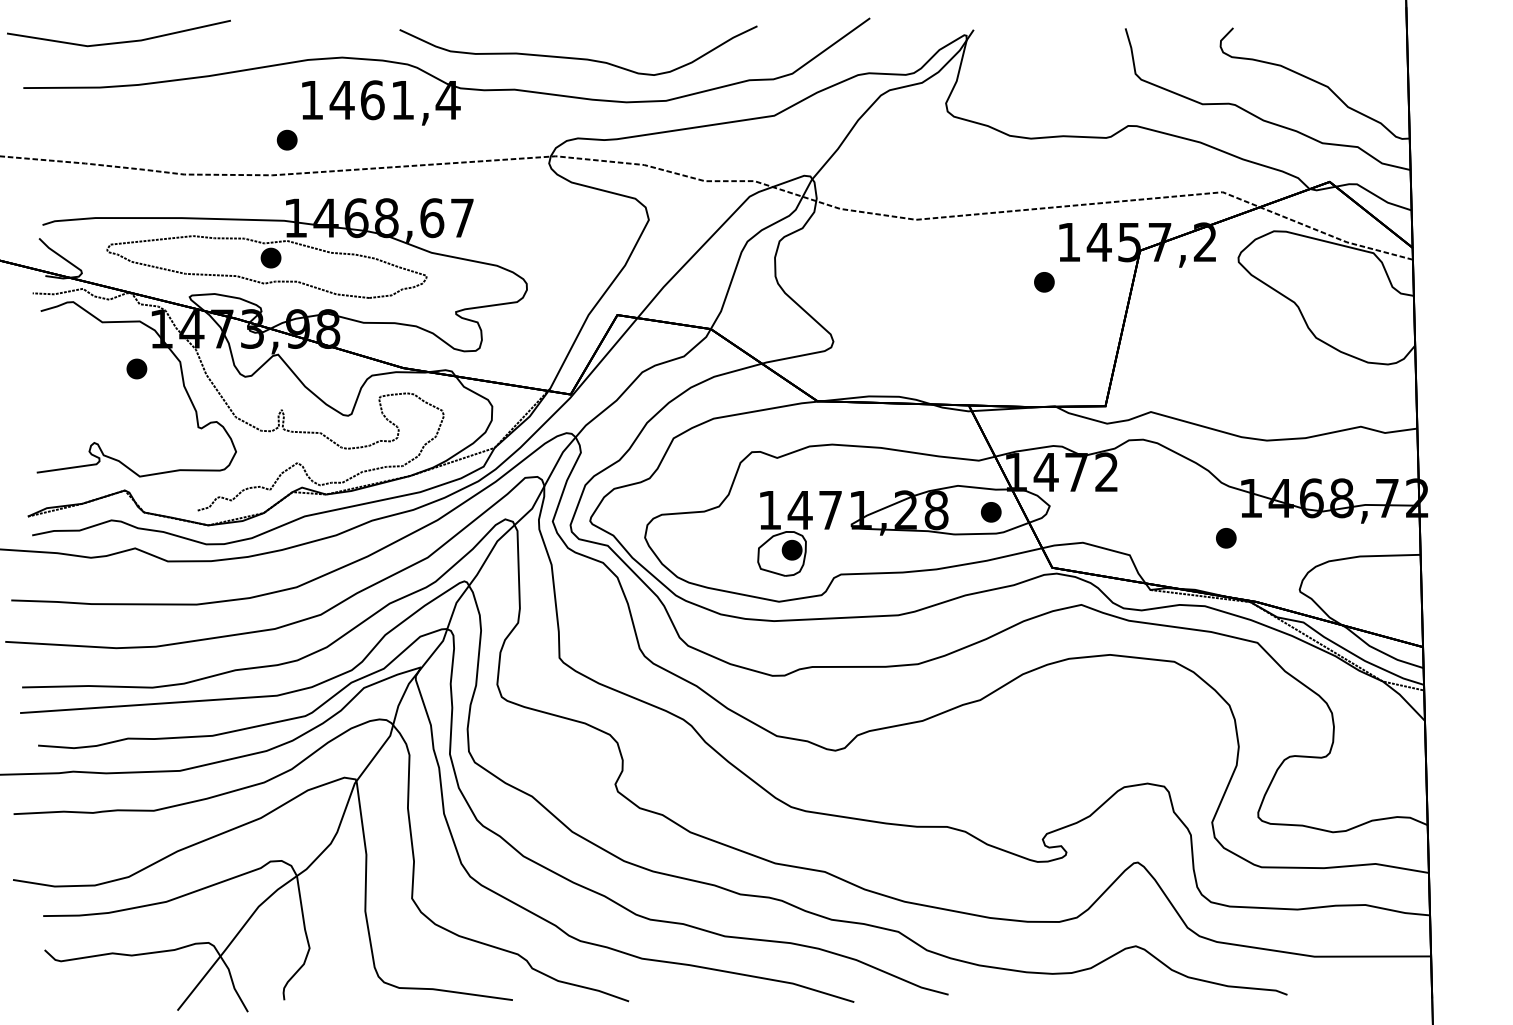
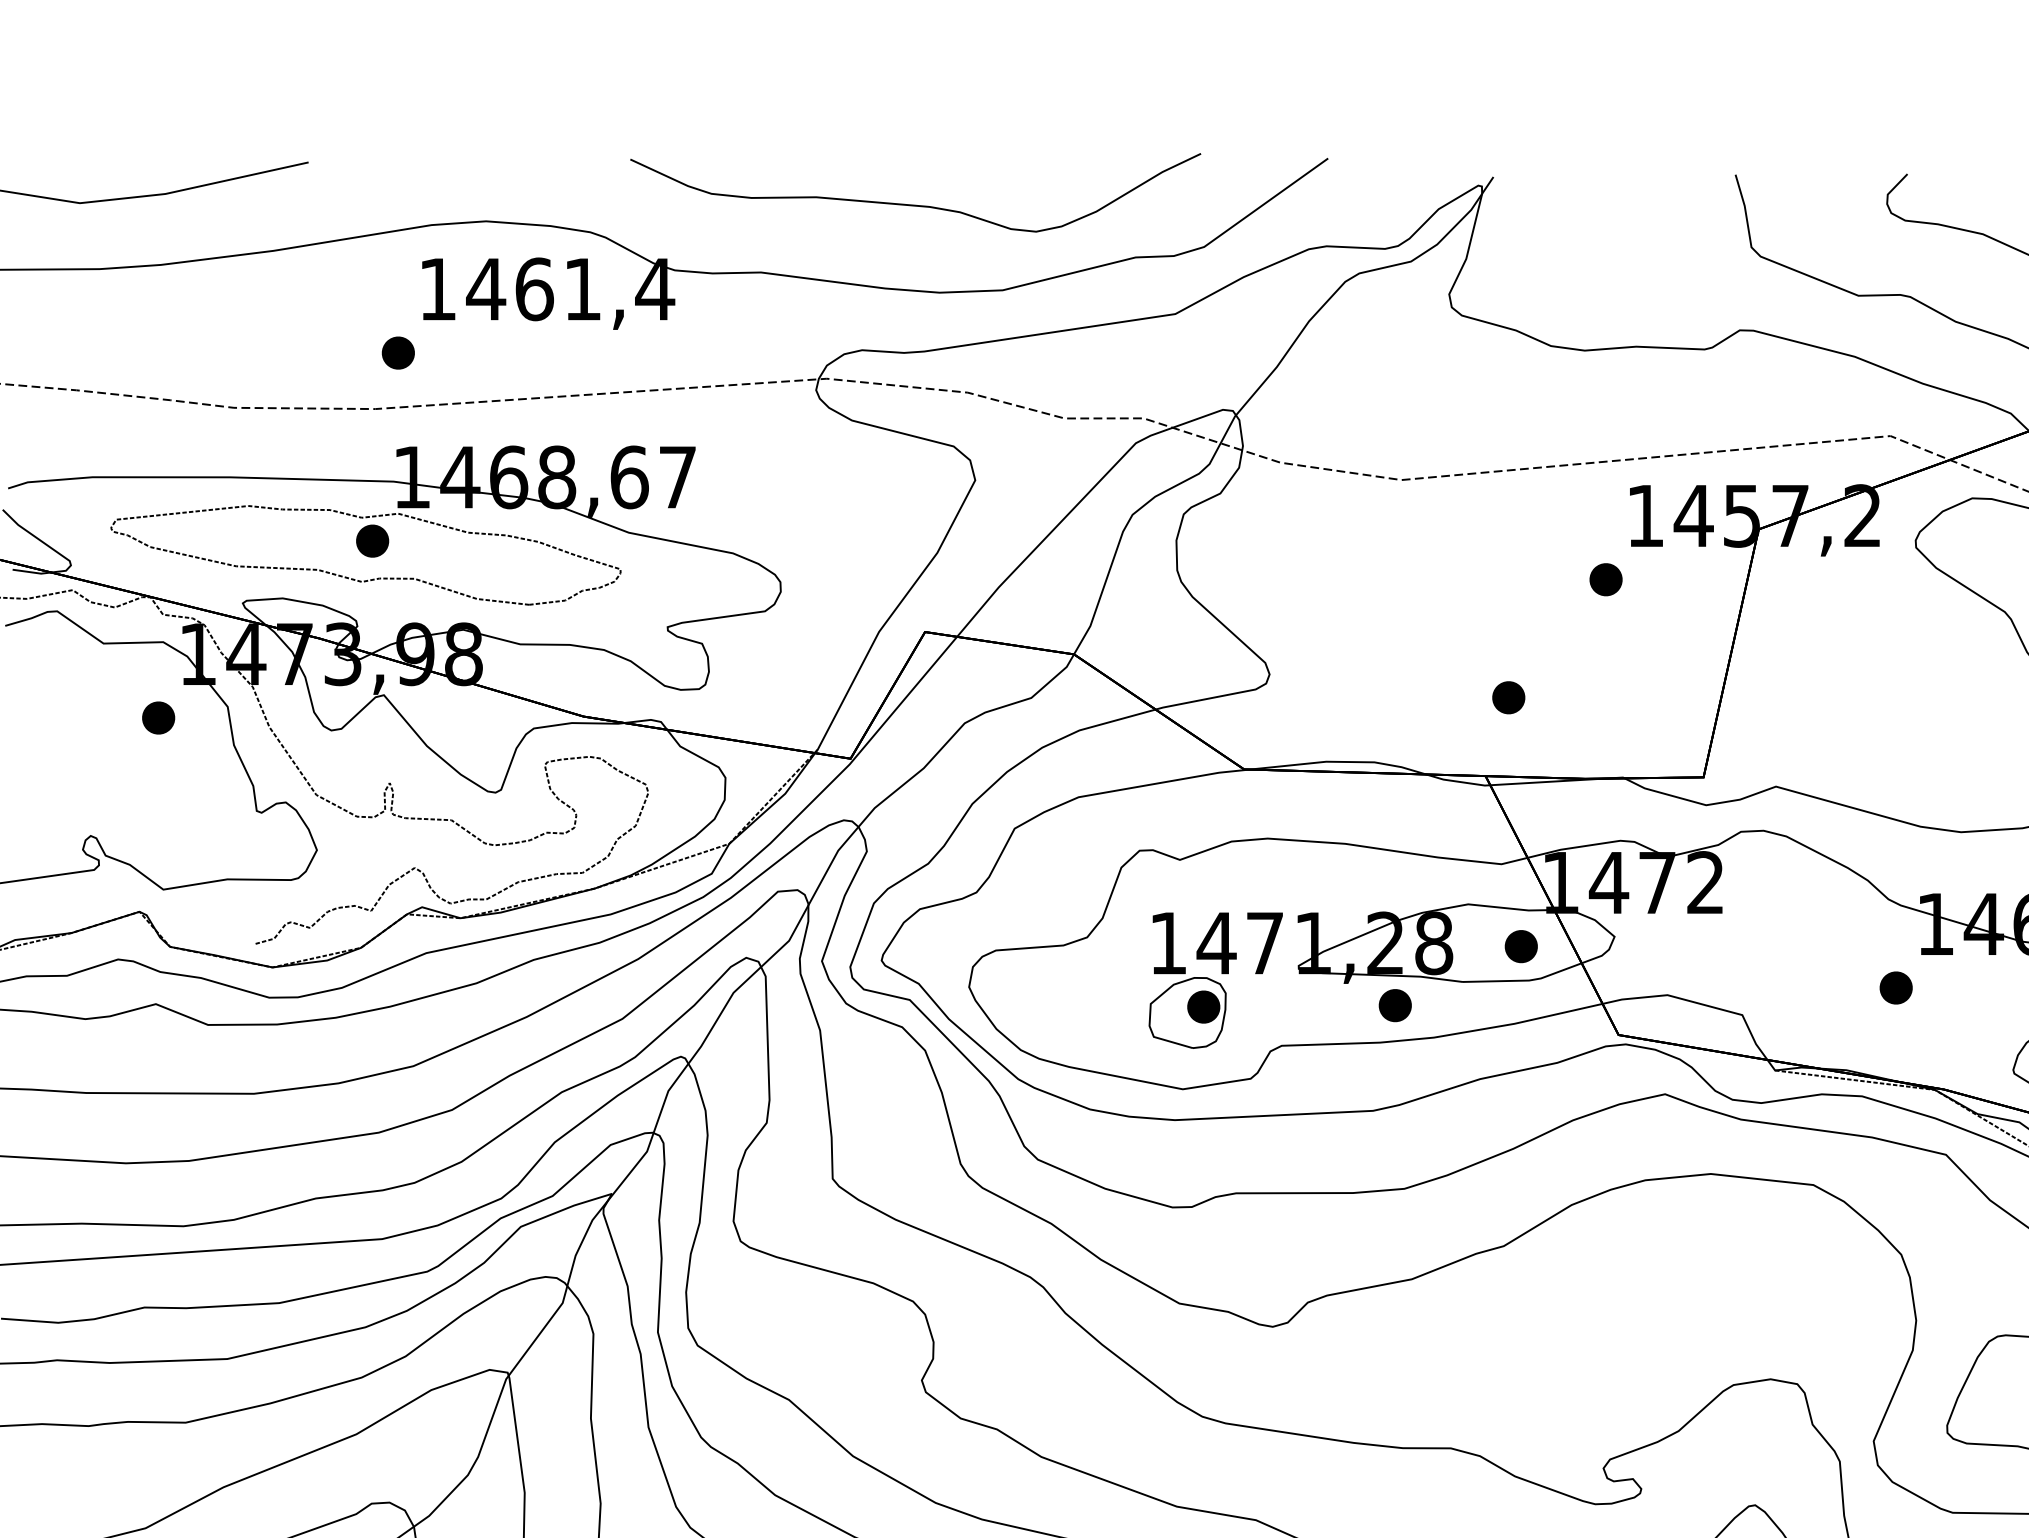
curve: (578, 57) -> (915, 203), moved
part: (983, 356) -> (1508, 698), added
part: (912, 549) -> (1395, 1005), added

